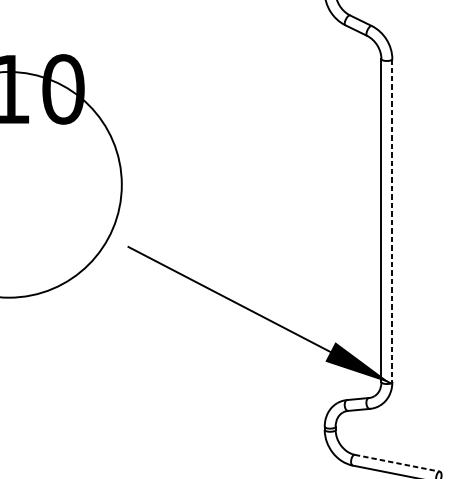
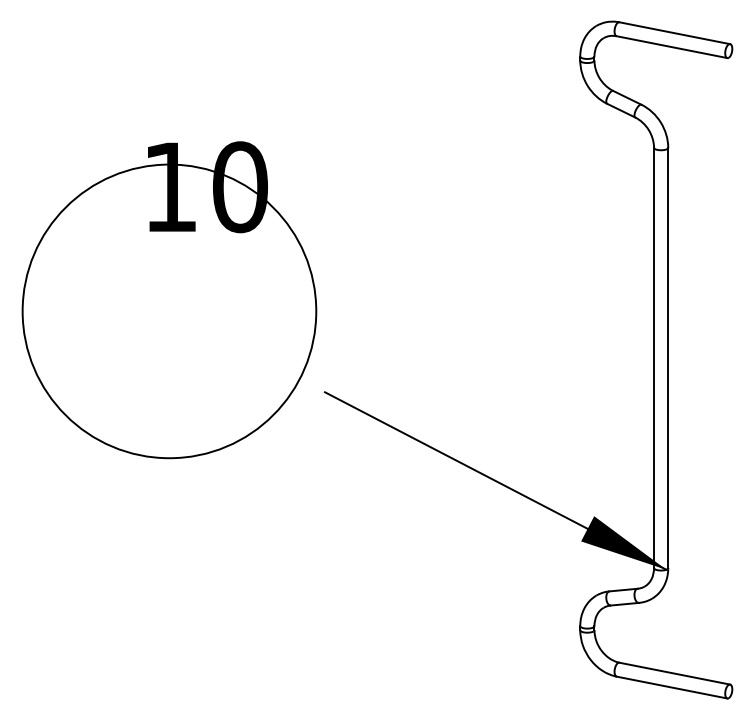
line: (392, 221) -> (668, 358), dashed -> solid
line: (397, 463) -> (675, 673), dashed -> solid

